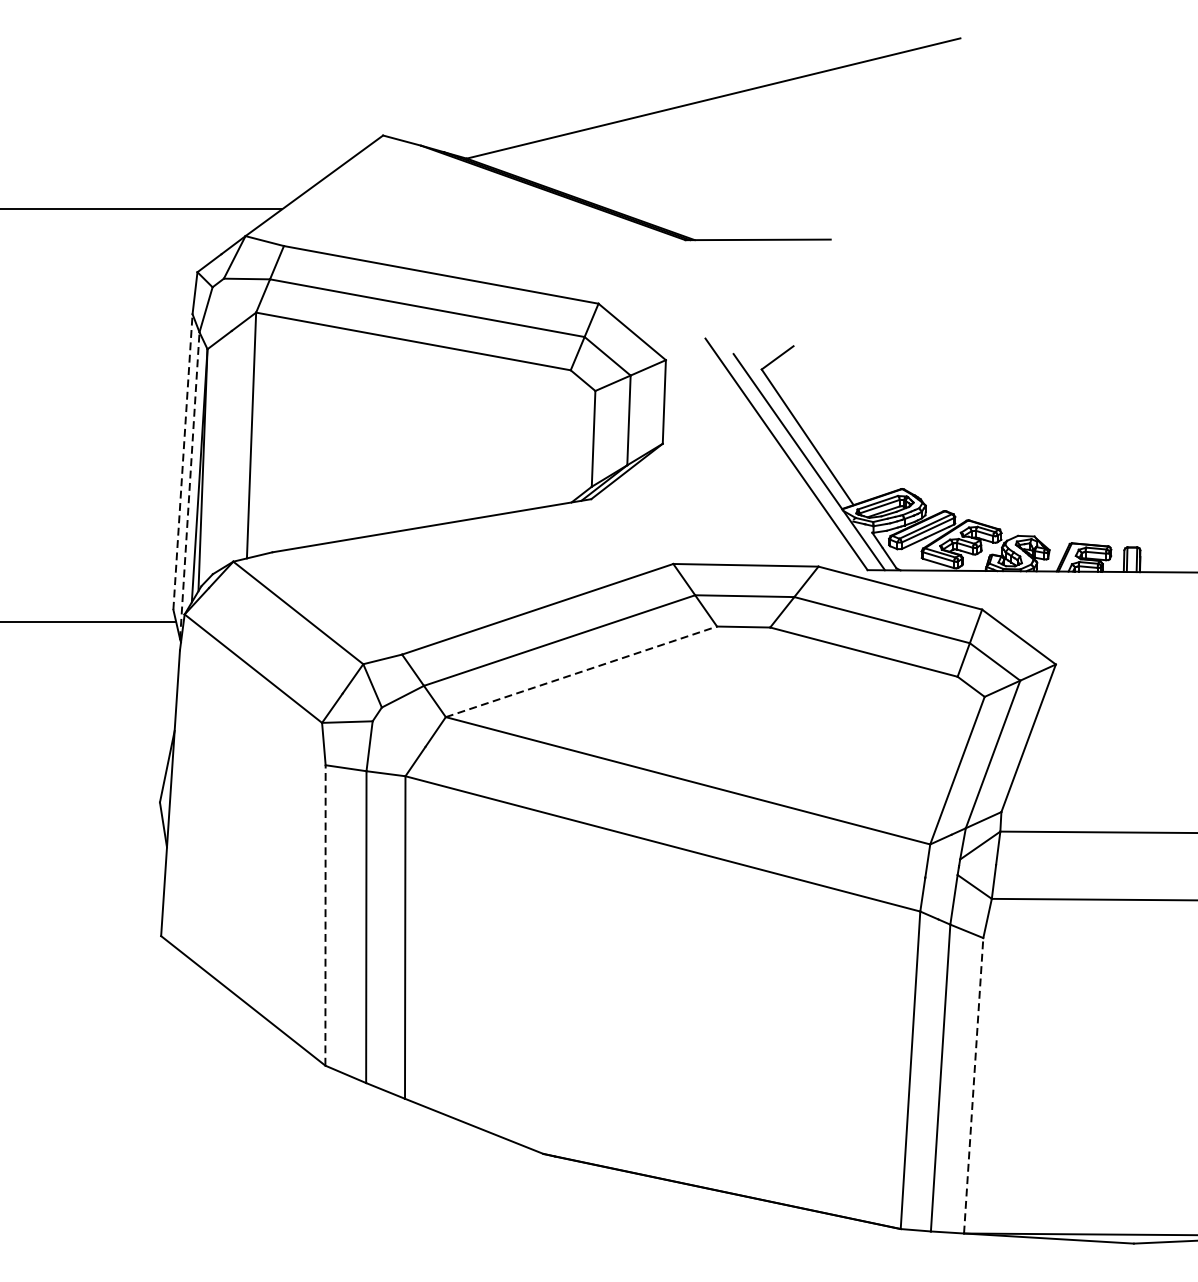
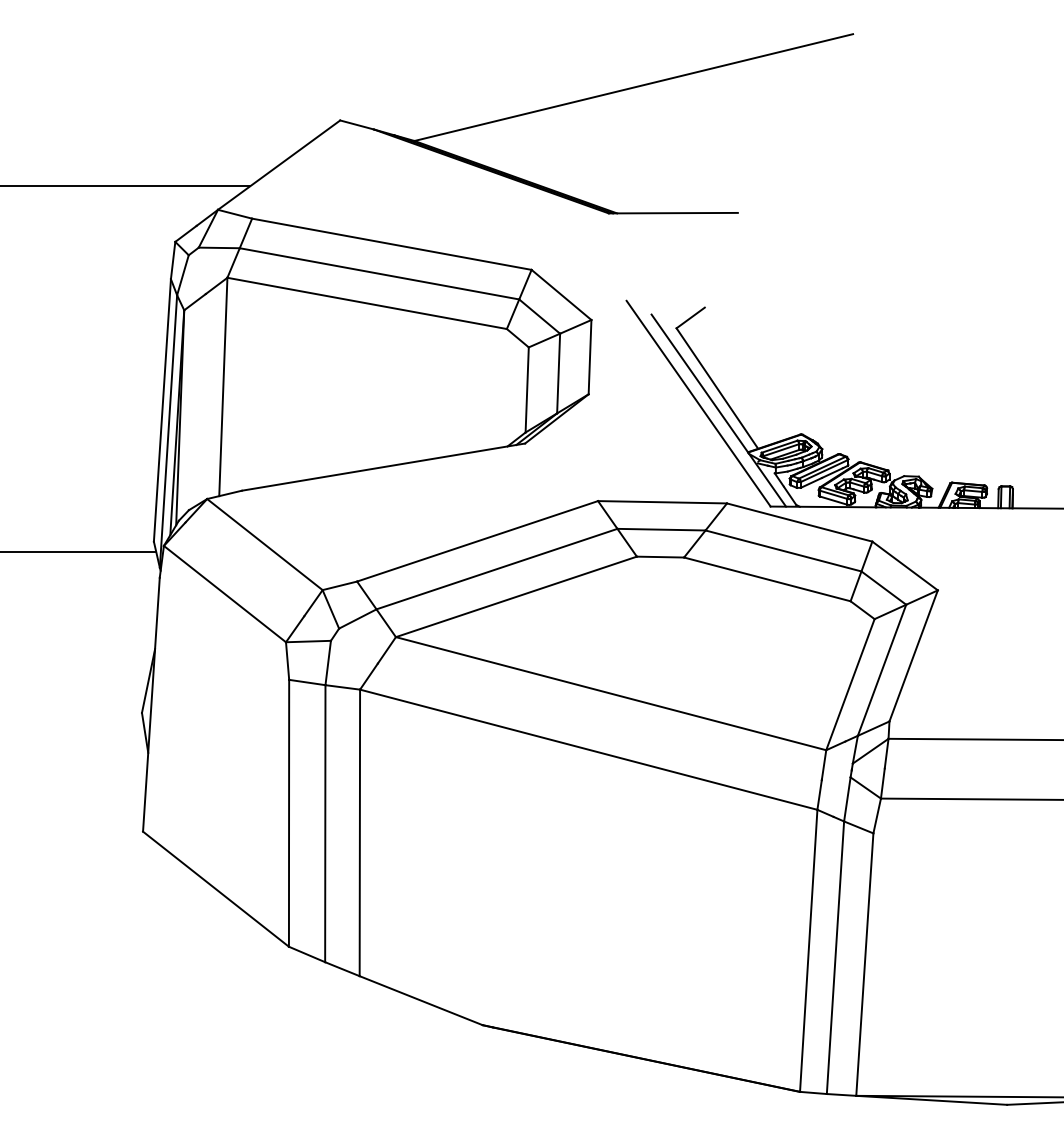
line: (183, 462) -> (162, 410), dashed -> solid
line: (189, 485) -> (168, 431), dashed -> solid
line: (581, 671) -> (516, 596), dashed -> solid
line: (326, 914) -> (289, 812), dashed -> solid
line: (973, 1085) -> (864, 964), dashed -> solid

